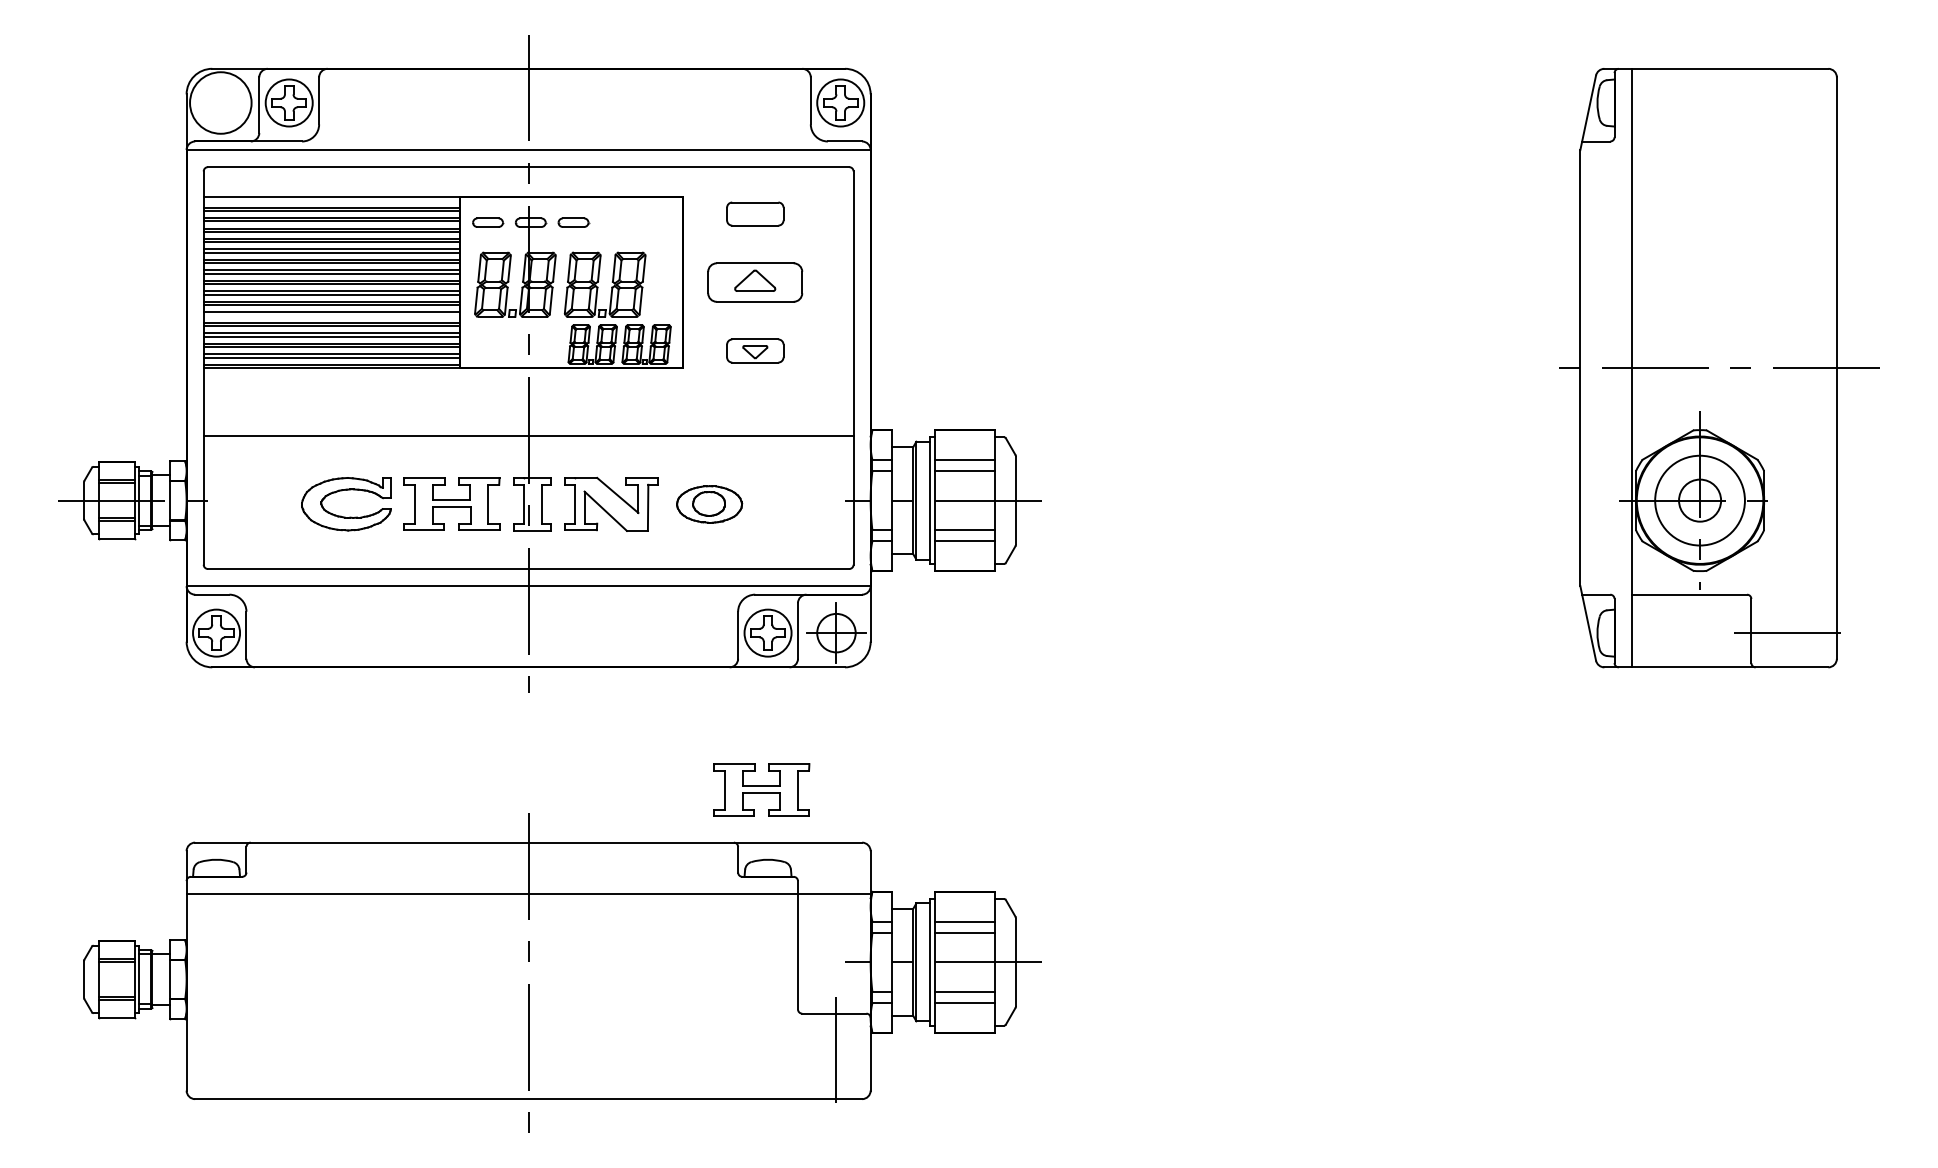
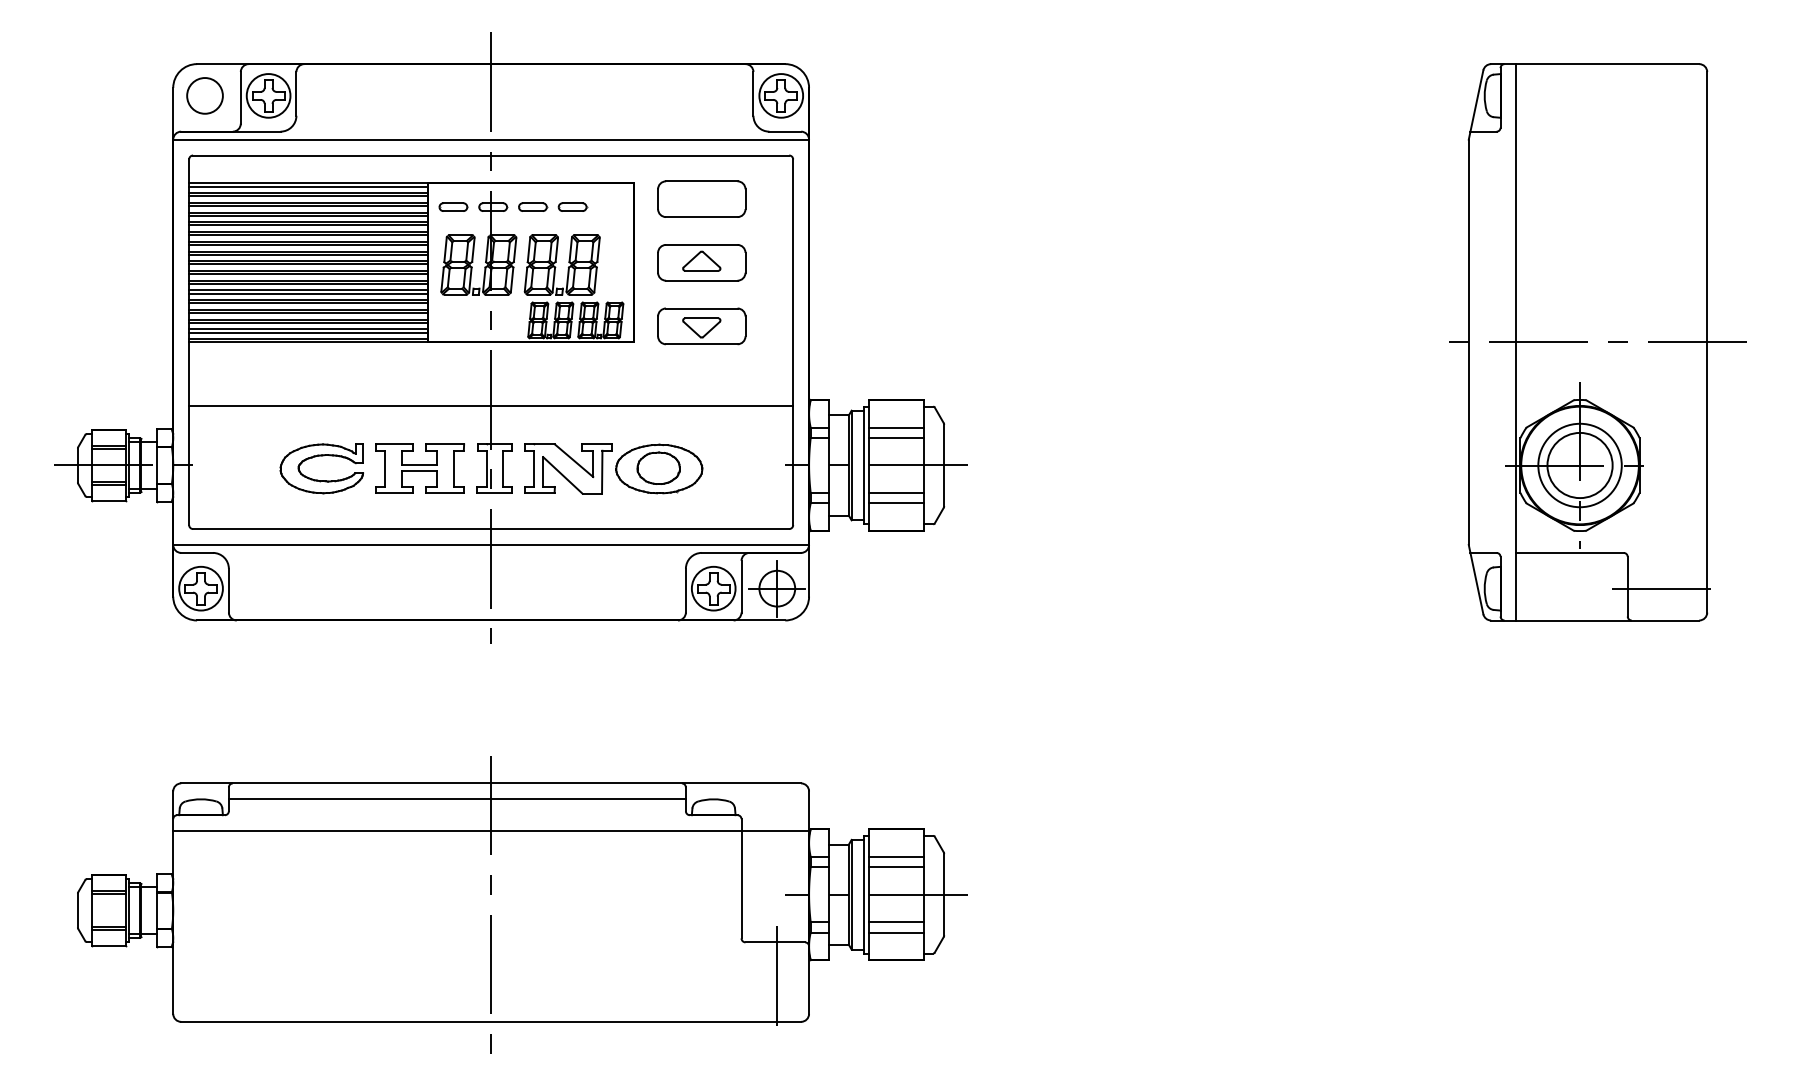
circle: (220, 102) -> (204, 95), size x0.62
line: (332, 200) -> (308, 186), added
part: (754, 213) -> (701, 198), size x1.67
part: (616, 221) -> (572, 206), added
line: (332, 315) -> (308, 293), added
part: (754, 351) -> (701, 326), size x1.67
circle: (1699, 500) -> (1579, 465), size x1.67
part: (709, 503) -> (659, 468), size x1.43
part: (761, 790) -> (707, 734), removed
line: (491, 859) -> (456, 799), added

